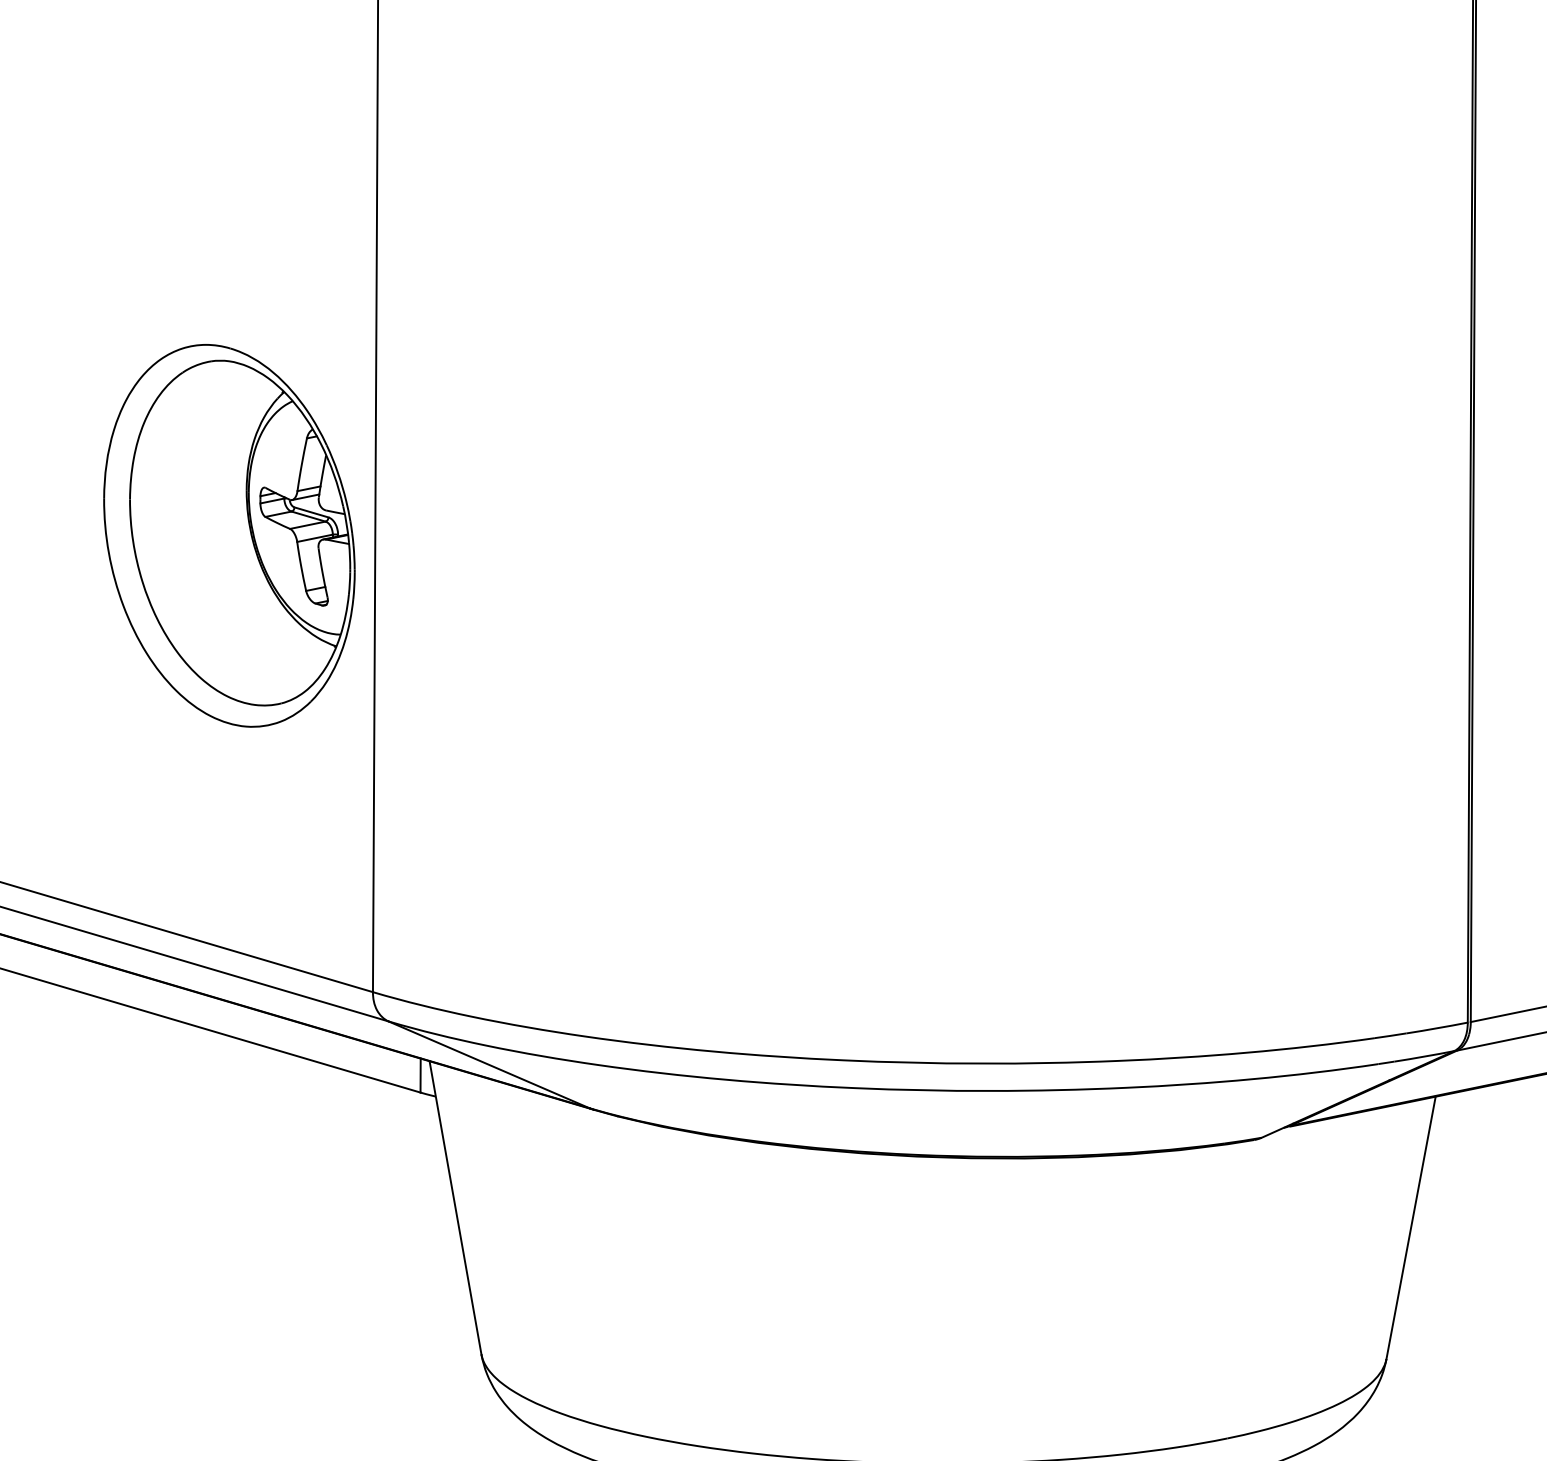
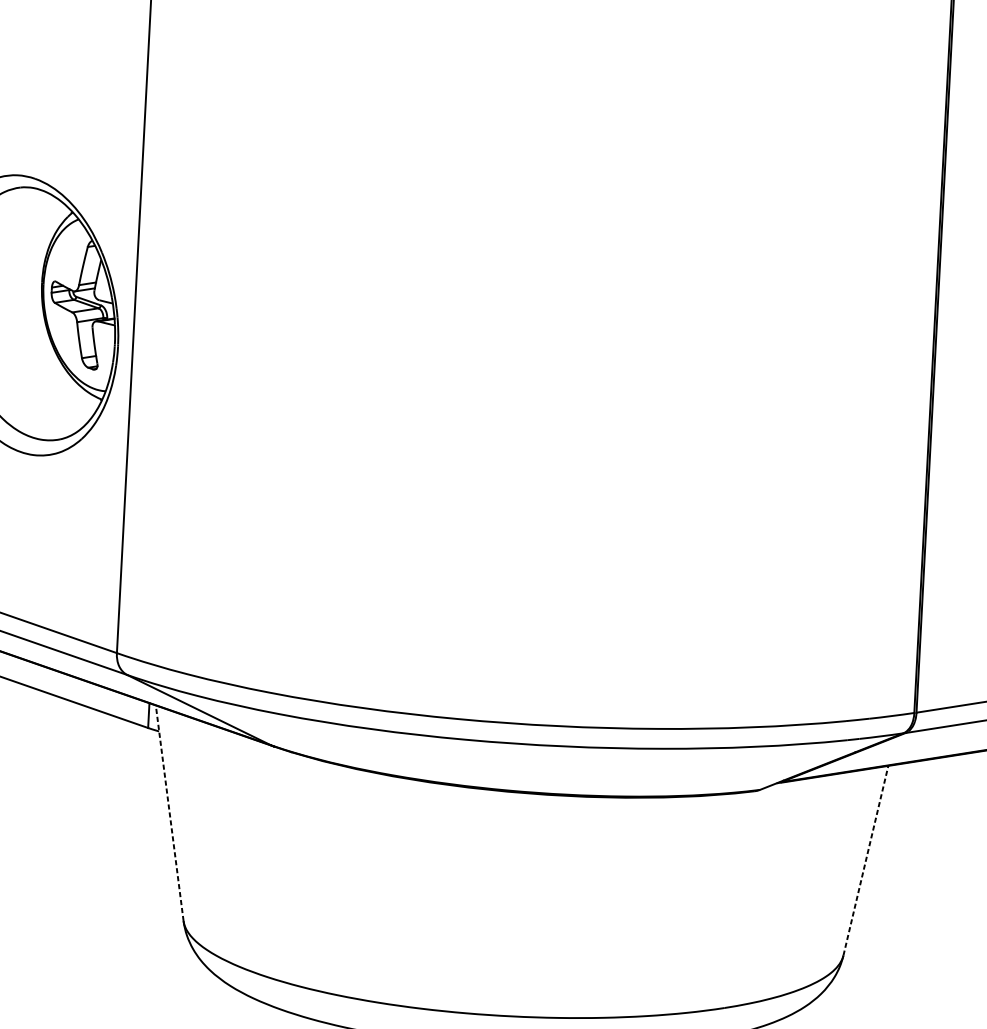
line: (455, 1207) -> (169, 813), solid -> dashed
line: (1411, 1227) -> (866, 860), solid -> dashed

